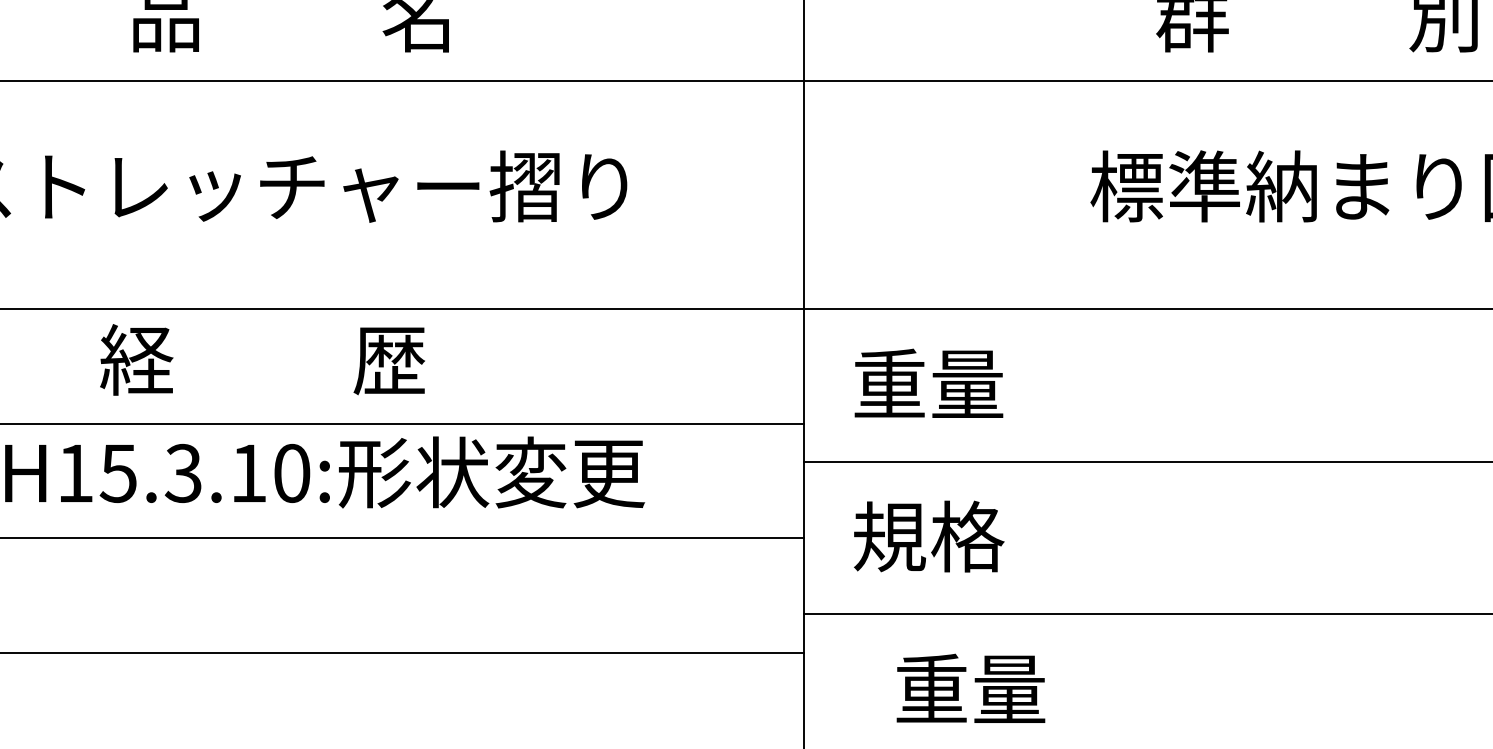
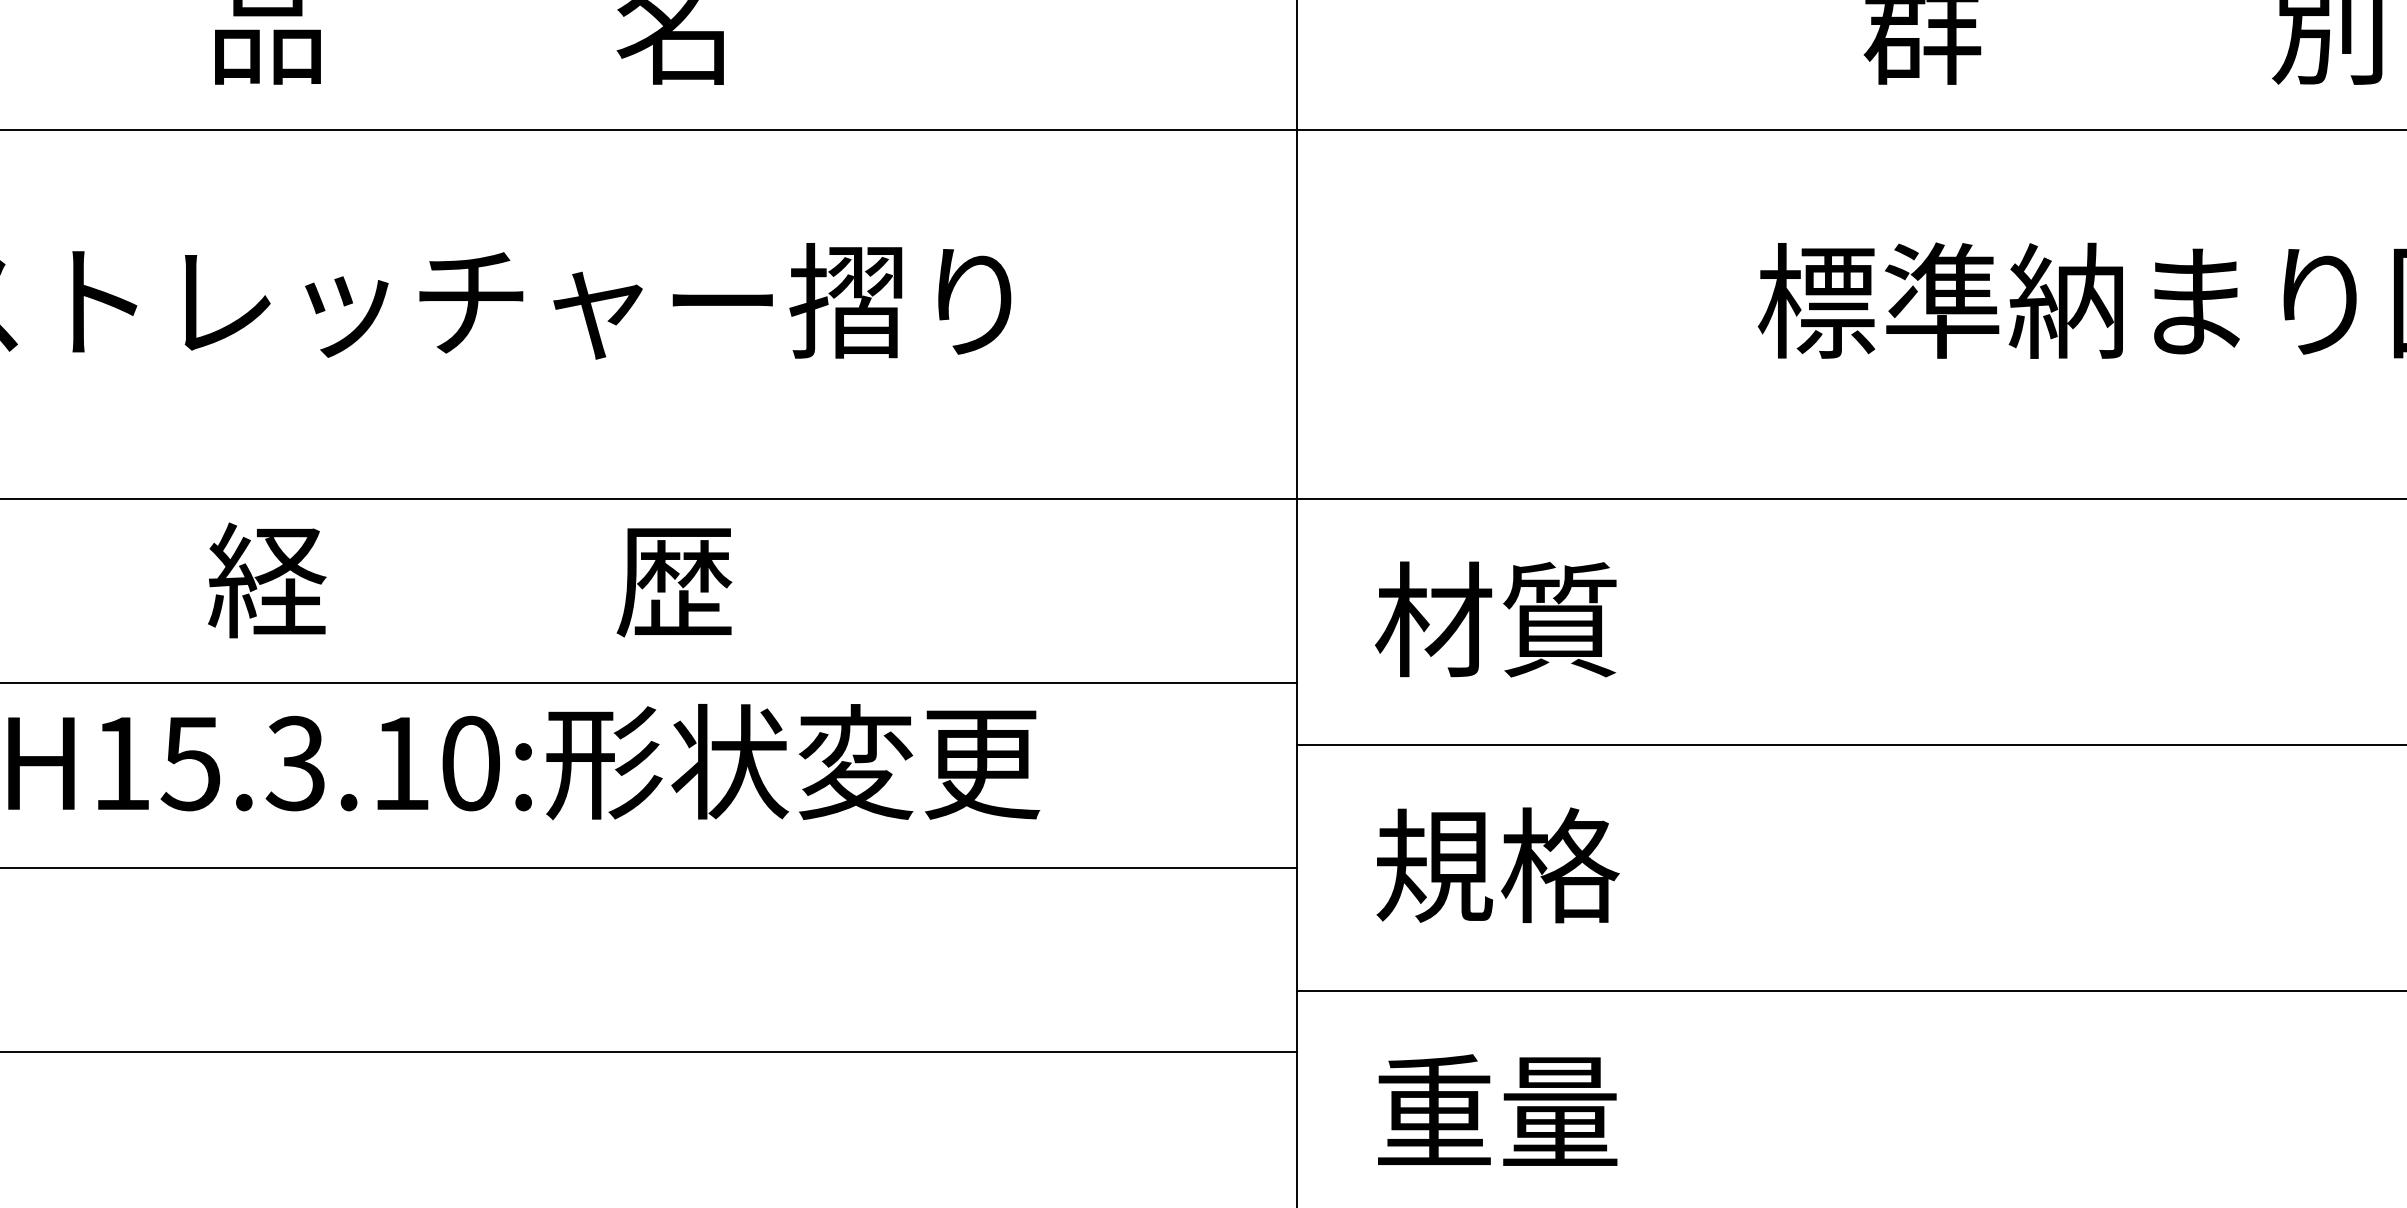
text: (262, 359) -> (469, 579), moved
text: (928, 383) -> (1496, 618), 重量 -> 材質
text: (970, 687) -> (1496, 1108), moved

